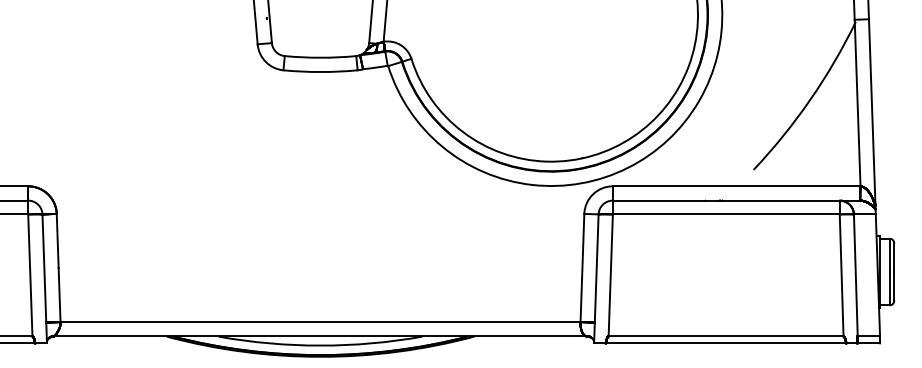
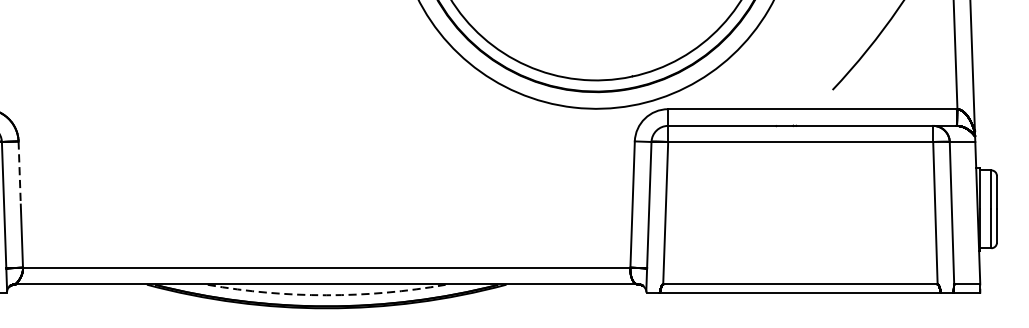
line: (57, 241) -> (19, 173), solid -> dashed
arc: (320, 345) -> (326, 295), solid -> dashed

